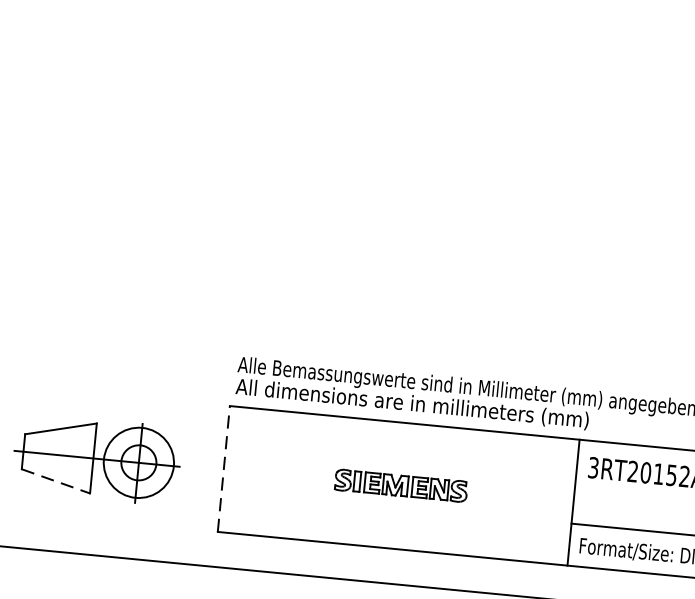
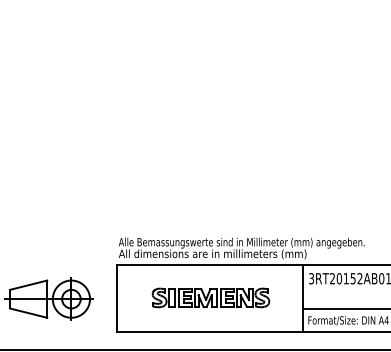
line: (223, 469) -> (116, 298), dashed -> solid
line: (57, 482) -> (29, 313), dashed -> solid
part: (400, 484) -> (210, 297), size x1.67

